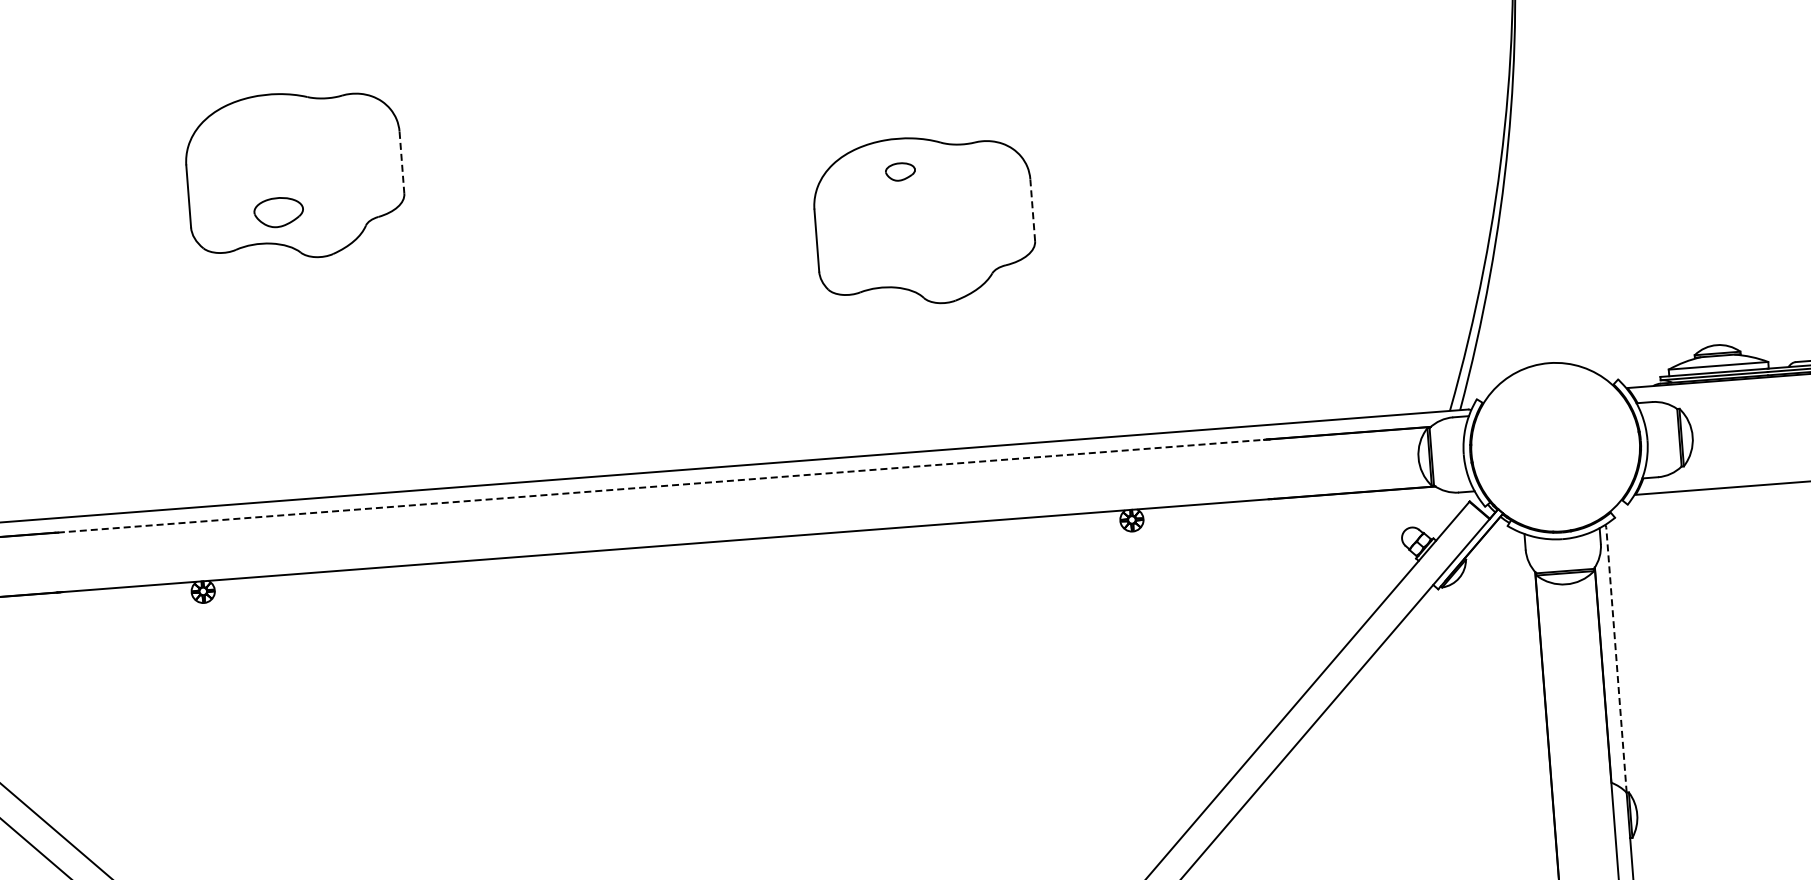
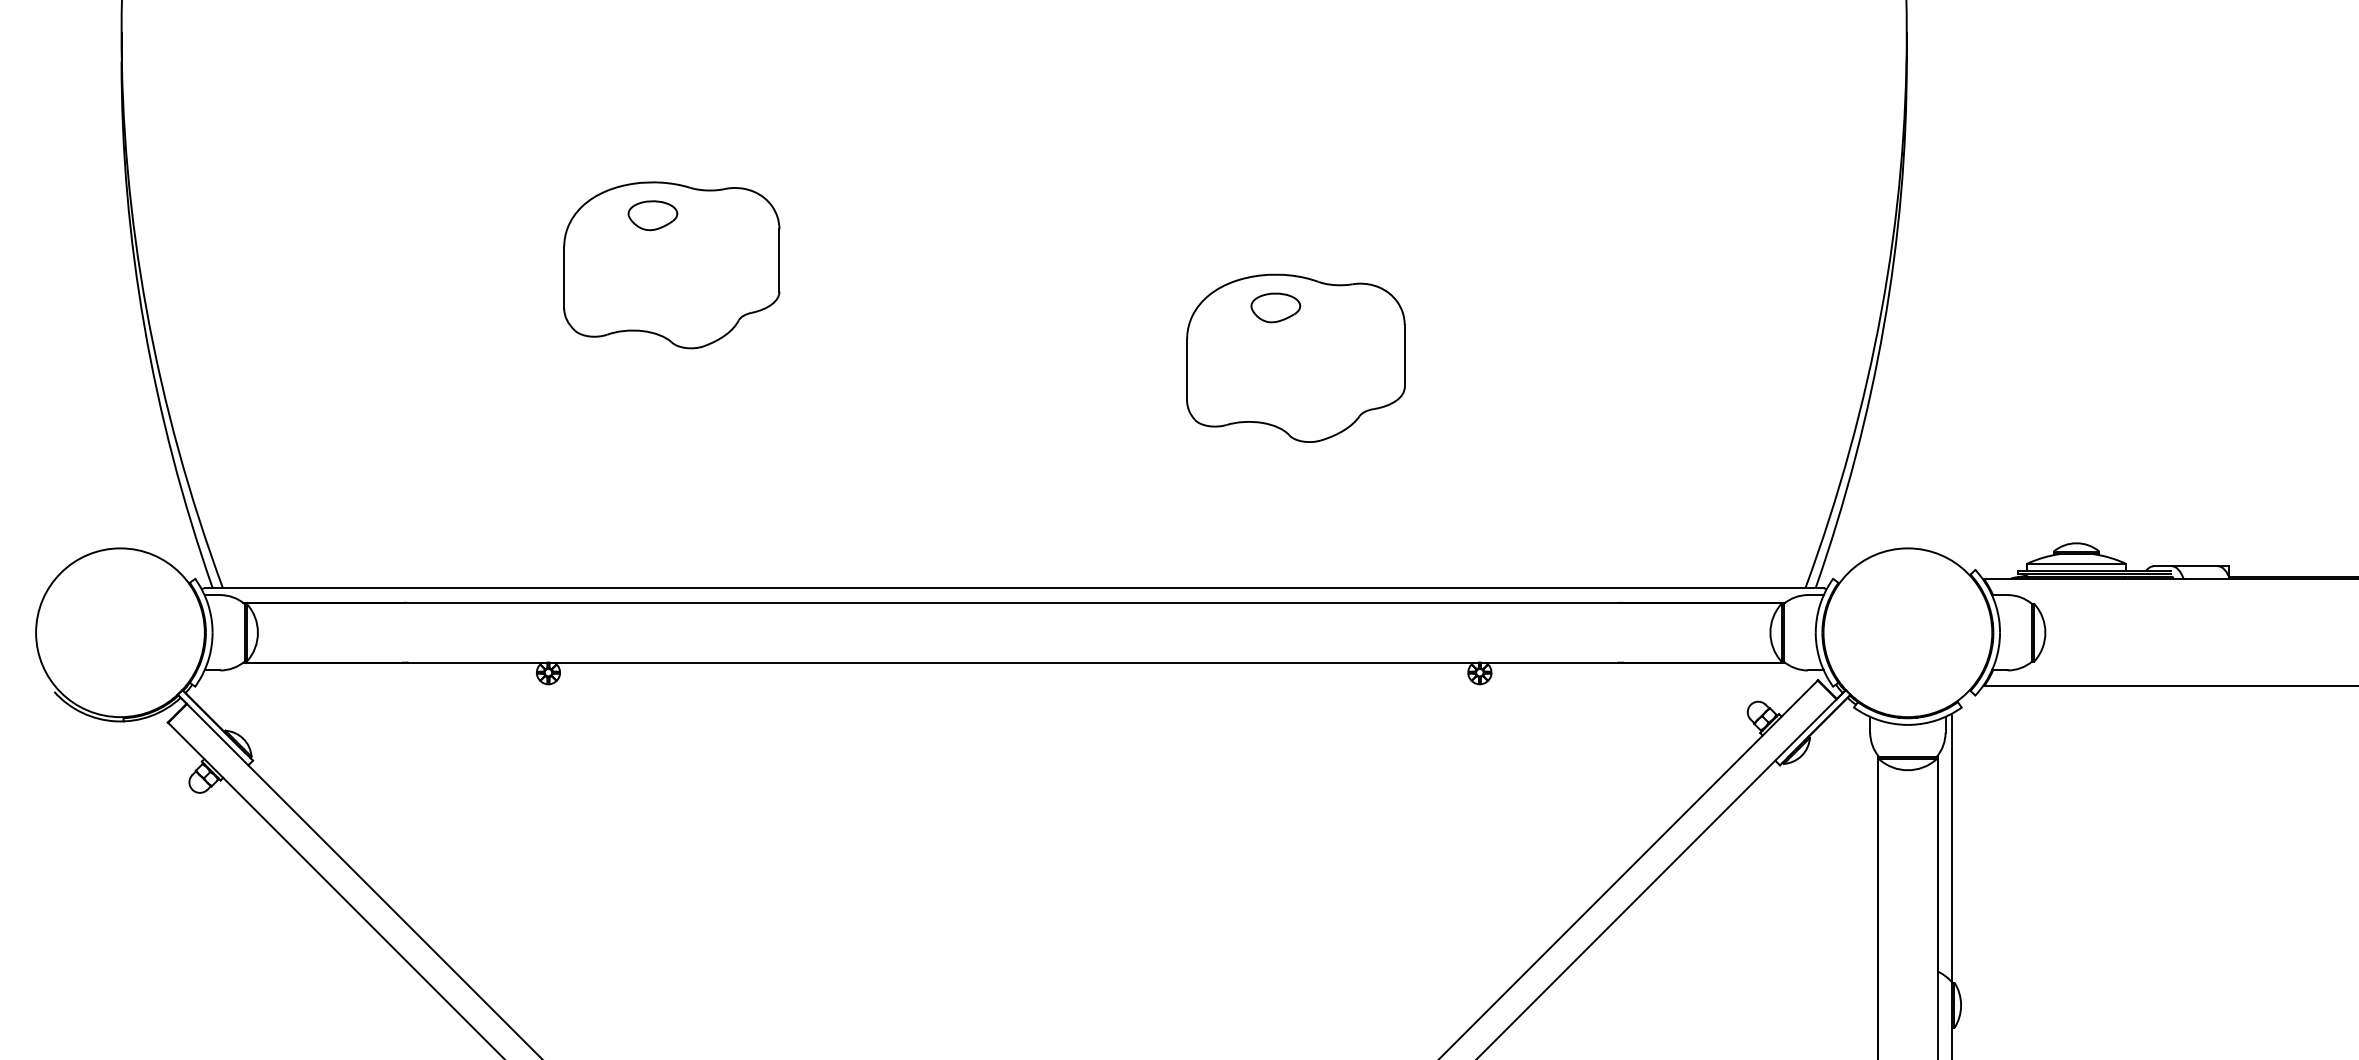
line: (401, 162) -> (779, 260), dashed -> solid
part: (900, 171) -> (1275, 307), size x1.67
line: (1032, 209) -> (1404, 355), dashed -> solid
part: (278, 212) -> (652, 215), moved
line: (661, 485) -> (1013, 602), dashed -> solid
line: (1616, 659) -> (1952, 849), dashed -> solid

